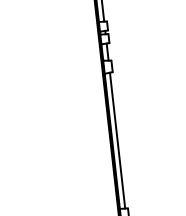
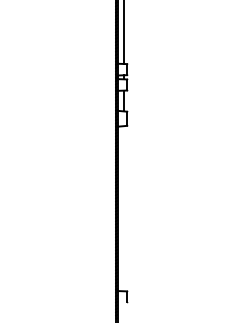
line: (117, 140) -> (124, 208), removed

